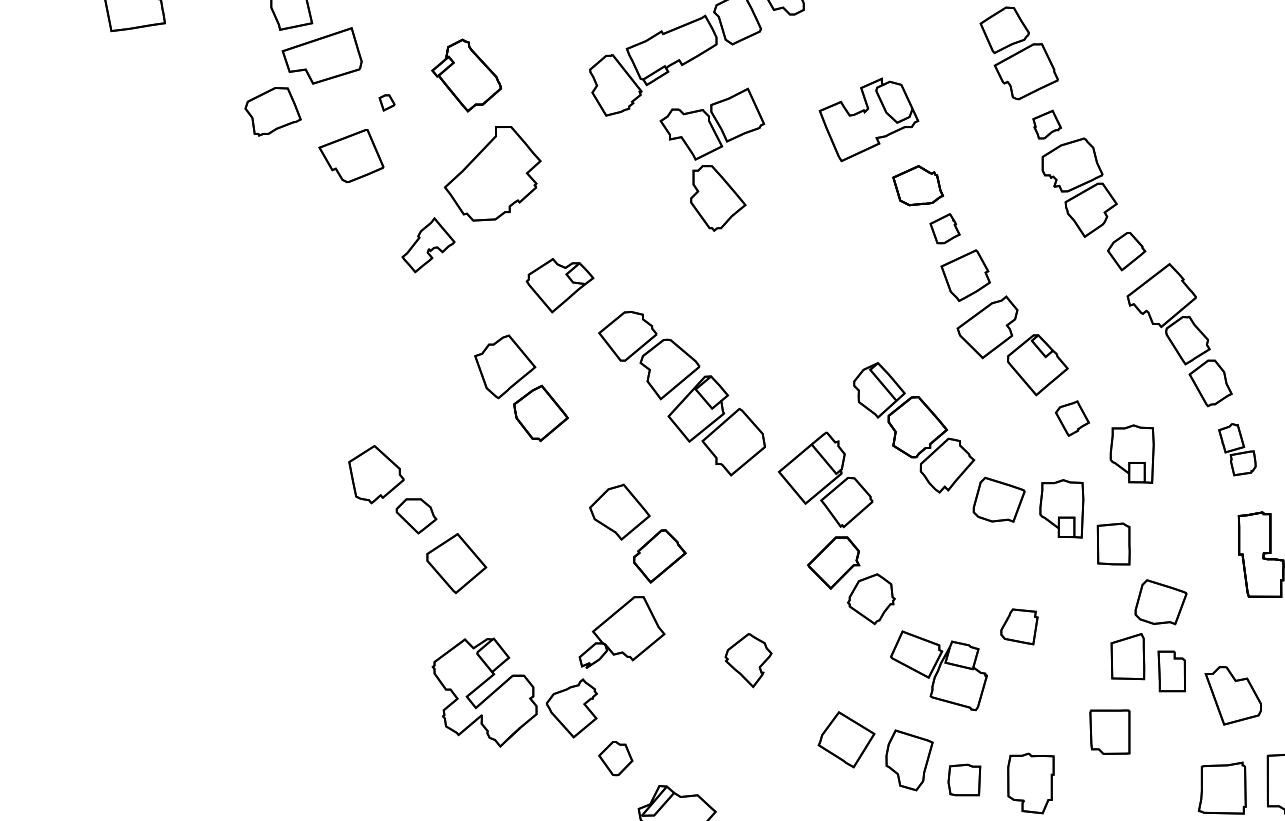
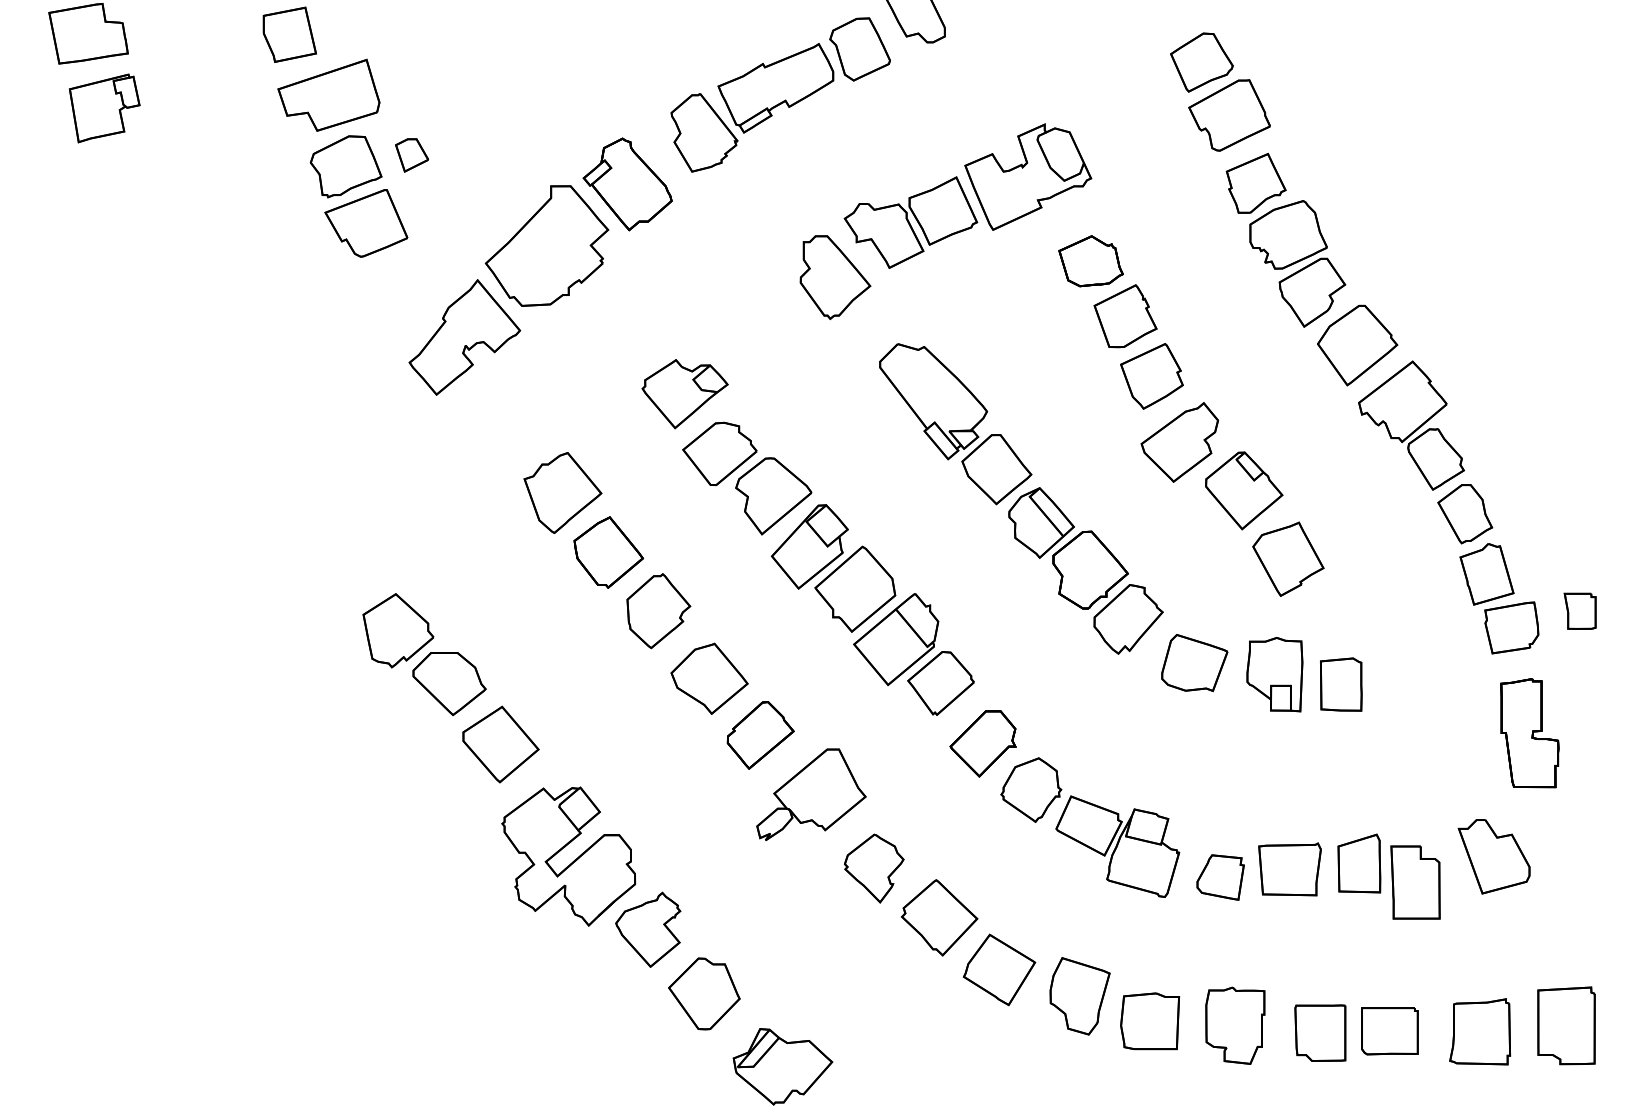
part: (146, 66) -> (104, 108), added
part: (466, 75) -> (627, 184), moved
part: (386, 102) -> (411, 155), size x1.67
part: (272, 111) -> (345, 166), moved
part: (712, 124) -> (910, 222), moved
part: (1046, 124) -> (1255, 182), size x1.67
part: (945, 228) -> (1125, 316), size x1.67
part: (428, 245) -> (464, 337), size x1.67
part: (1126, 251) -> (1357, 345), size x1.67
part: (559, 285) -> (684, 394), moved
part: (812, 313) -> (955, 424), added
part: (1072, 418) -> (1288, 558), size x1.67
part: (1237, 449) -> (1499, 598), size x1.67
part: (1131, 454) -> (1364, 604), removed
part: (579, 459) -> (658, 611), added
part: (825, 479) -> (913, 654), moved
part: (416, 516) -> (449, 684), size x1.43
part: (1113, 543) -> (1341, 684), moved
part: (1160, 602) -> (1401, 794), removed
part: (1019, 626) -> (1220, 877), moved
part: (622, 632) -> (811, 794), moved
part: (1073, 661) -> (1289, 869), added
part: (938, 670) -> (1117, 846), moved
part: (1171, 671) -> (1415, 882), size x1.43
part: (488, 695) -> (573, 860), moved
part: (1232, 695) -> (1493, 856), moved
part: (799, 698) -> (939, 917), added
part: (1110, 731) -> (1320, 1032), moved
part: (615, 758) -> (704, 993), size x1.67
part: (964, 780) -> (1150, 1021), size x1.43
part: (1151, 787) -> (1389, 1031), added

